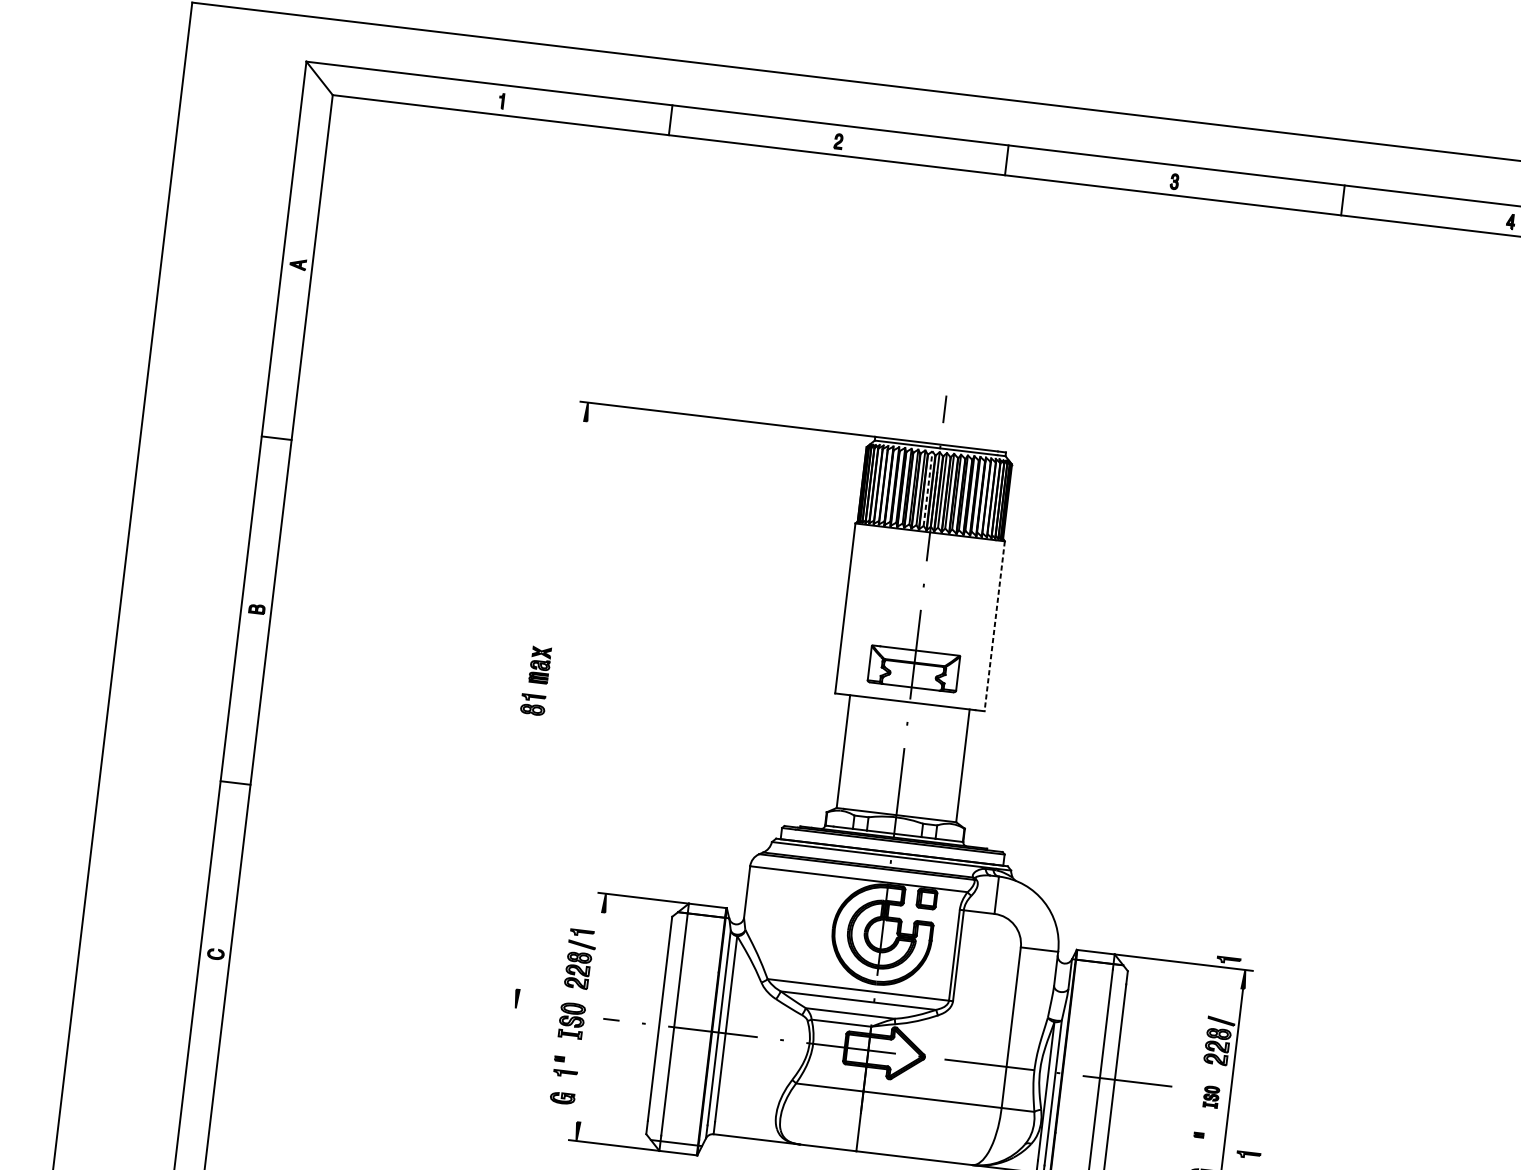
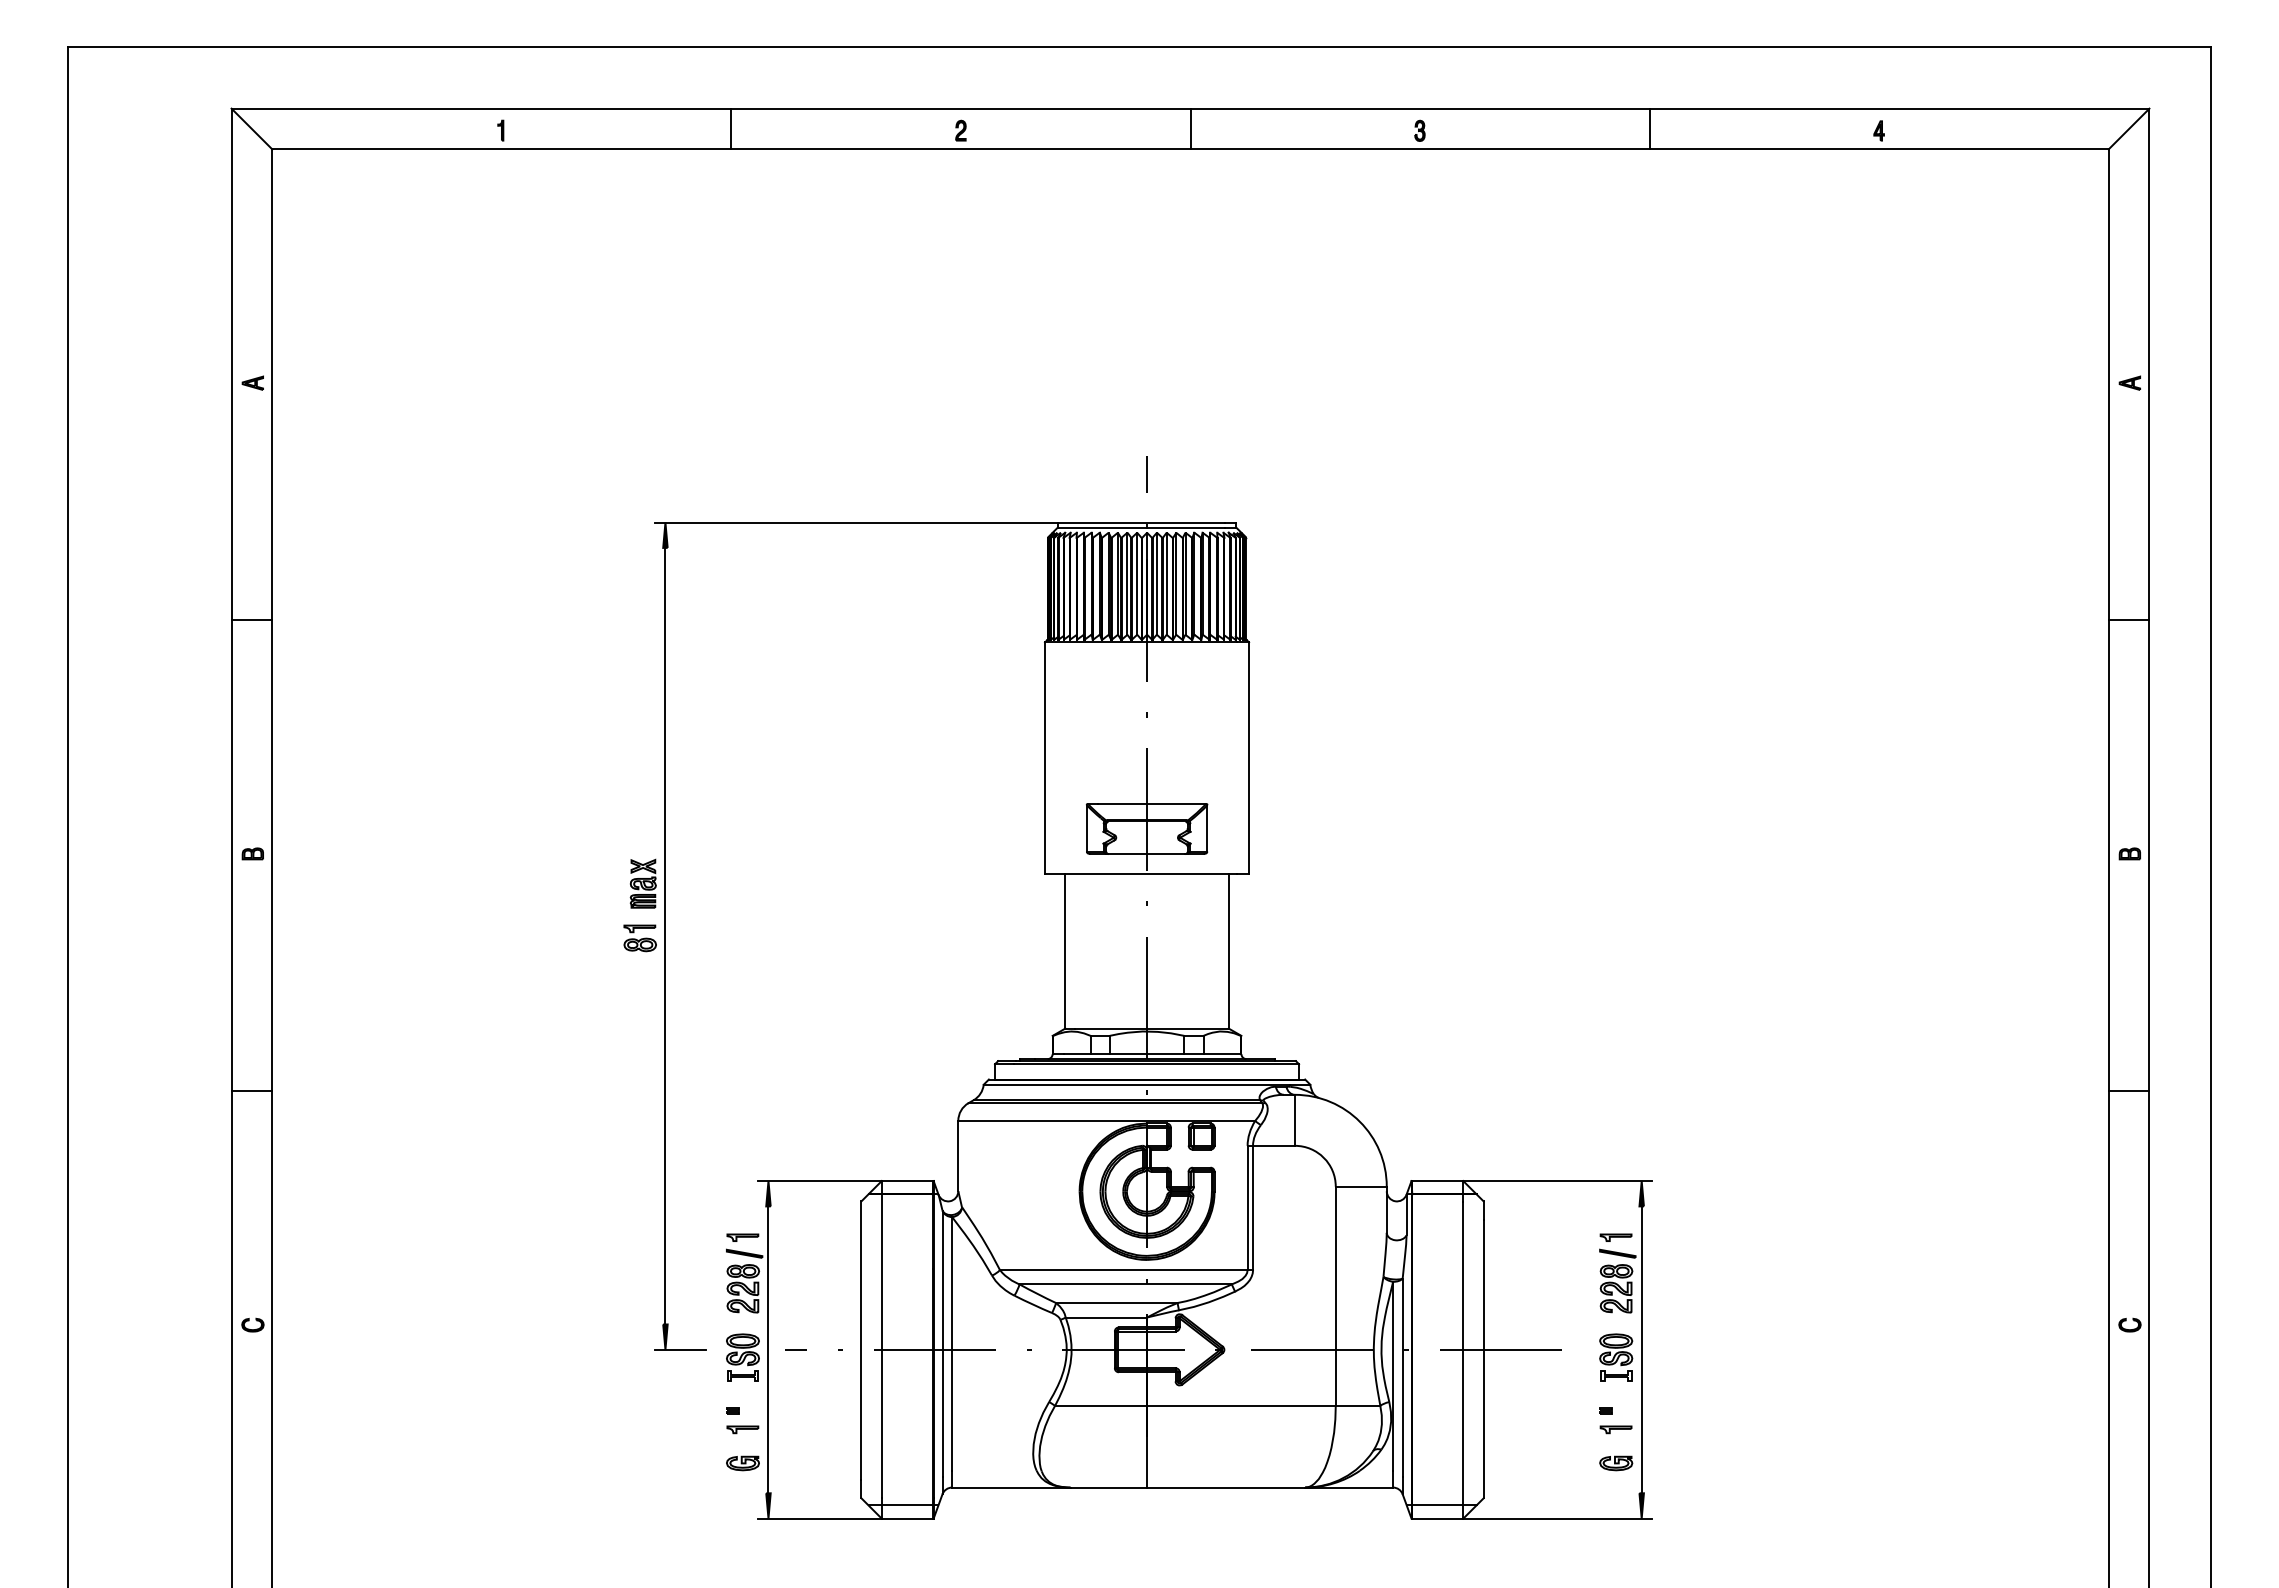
line: (928, 488) -> (1137, 583), dashed -> solid
line: (995, 626) -> (1249, 758), dashed -> solid
line: (551, 704) -> (665, 935), added
part: (1228, 960) -> (1615, 1237), moved
line: (526, 1009) -> (680, 1349), added
line: (591, 1017) -> (768, 1349), added
part: (1211, 1097) -> (1616, 1357), size x1.67
part: (1248, 1154) -> (1615, 1429), moved

